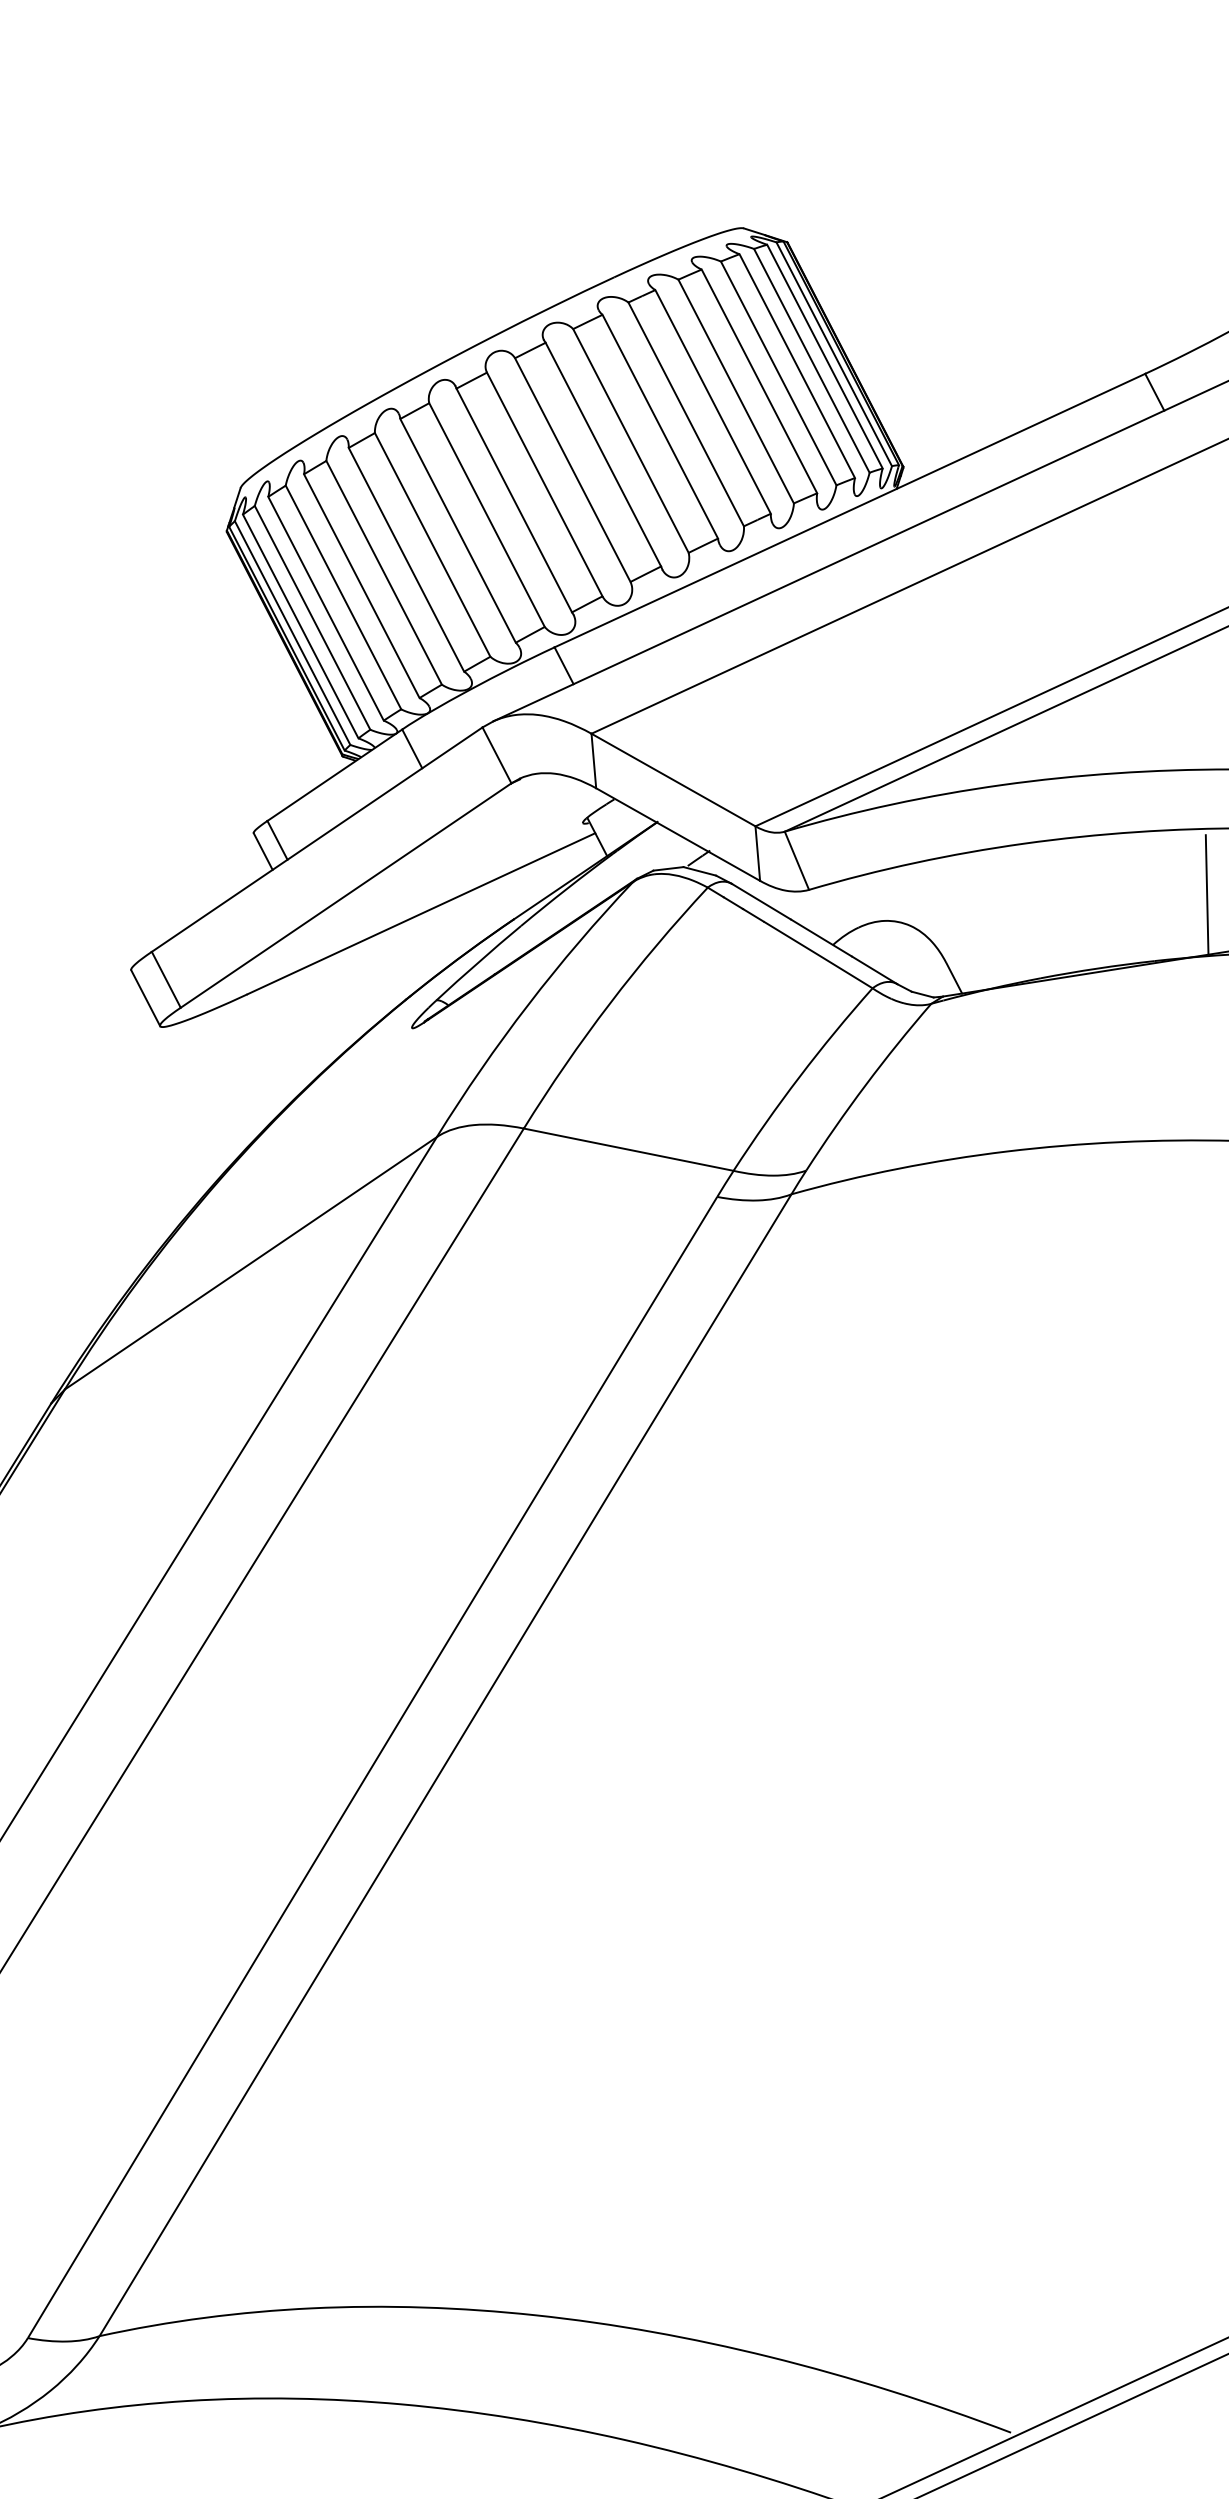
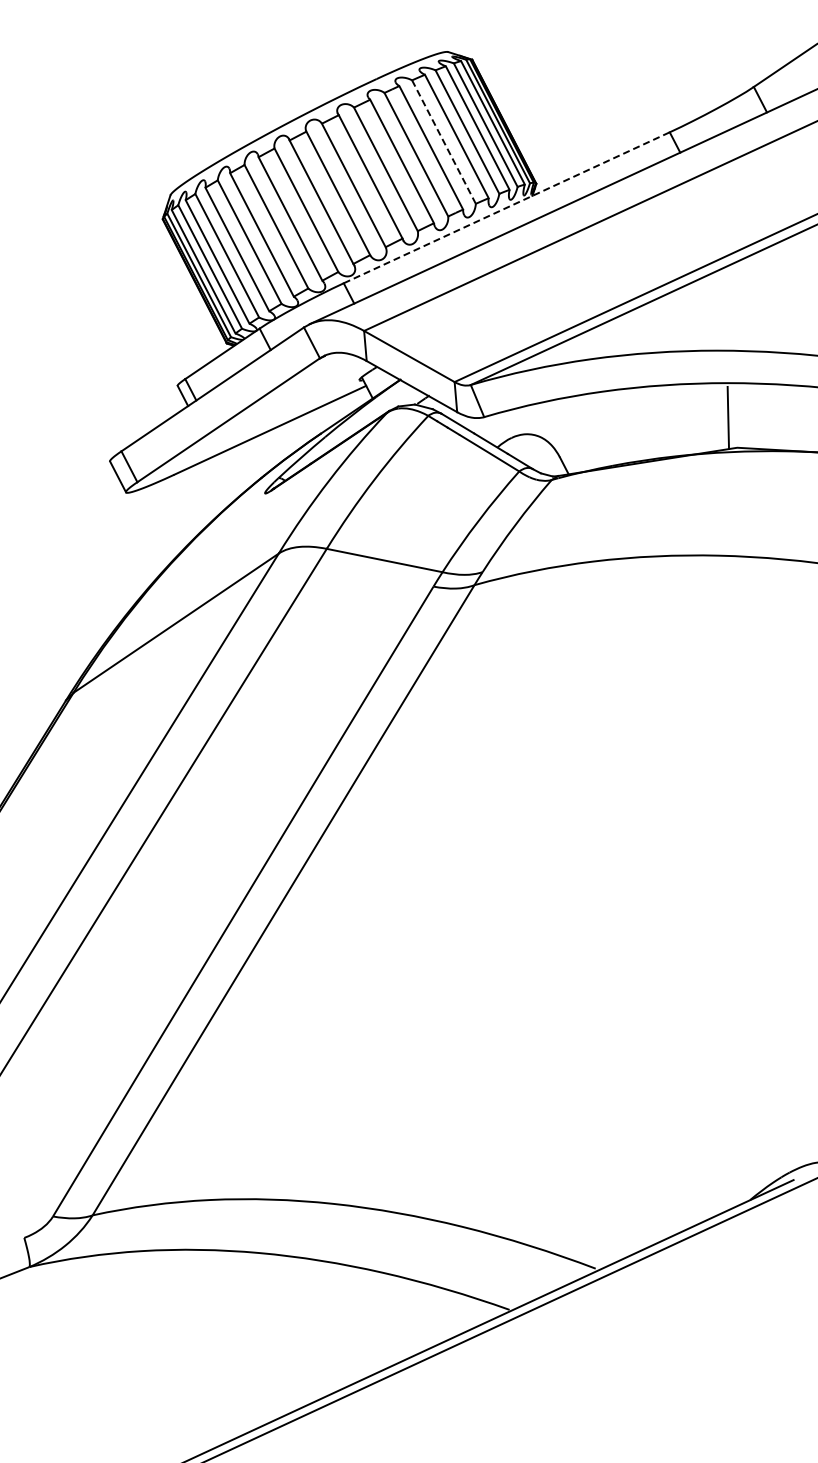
line: (735, 390) -> (443, 141), solid -> dashed
line: (849, 510) -> (506, 207), solid -> dashed
line: (1206, 894) -> (703, 419), removed

